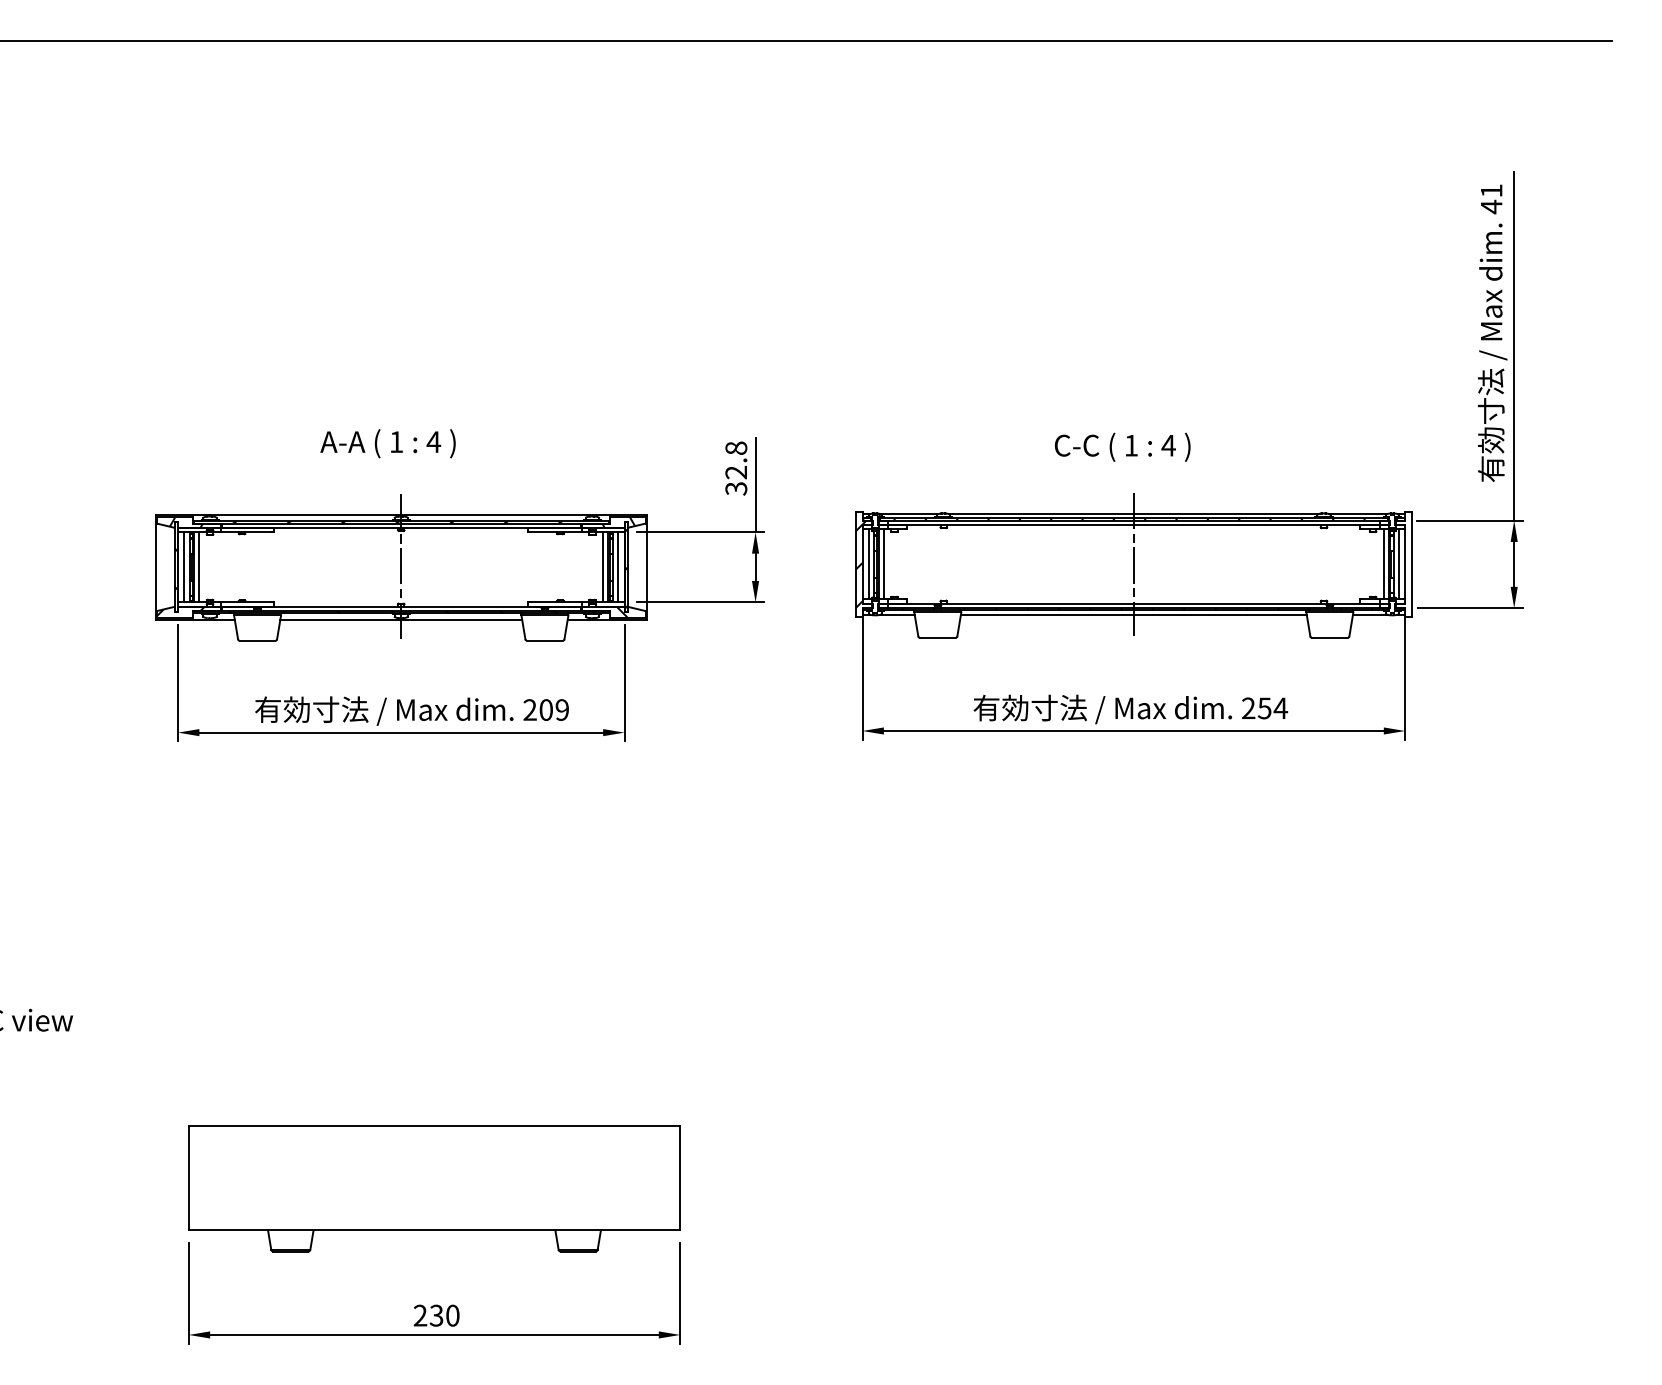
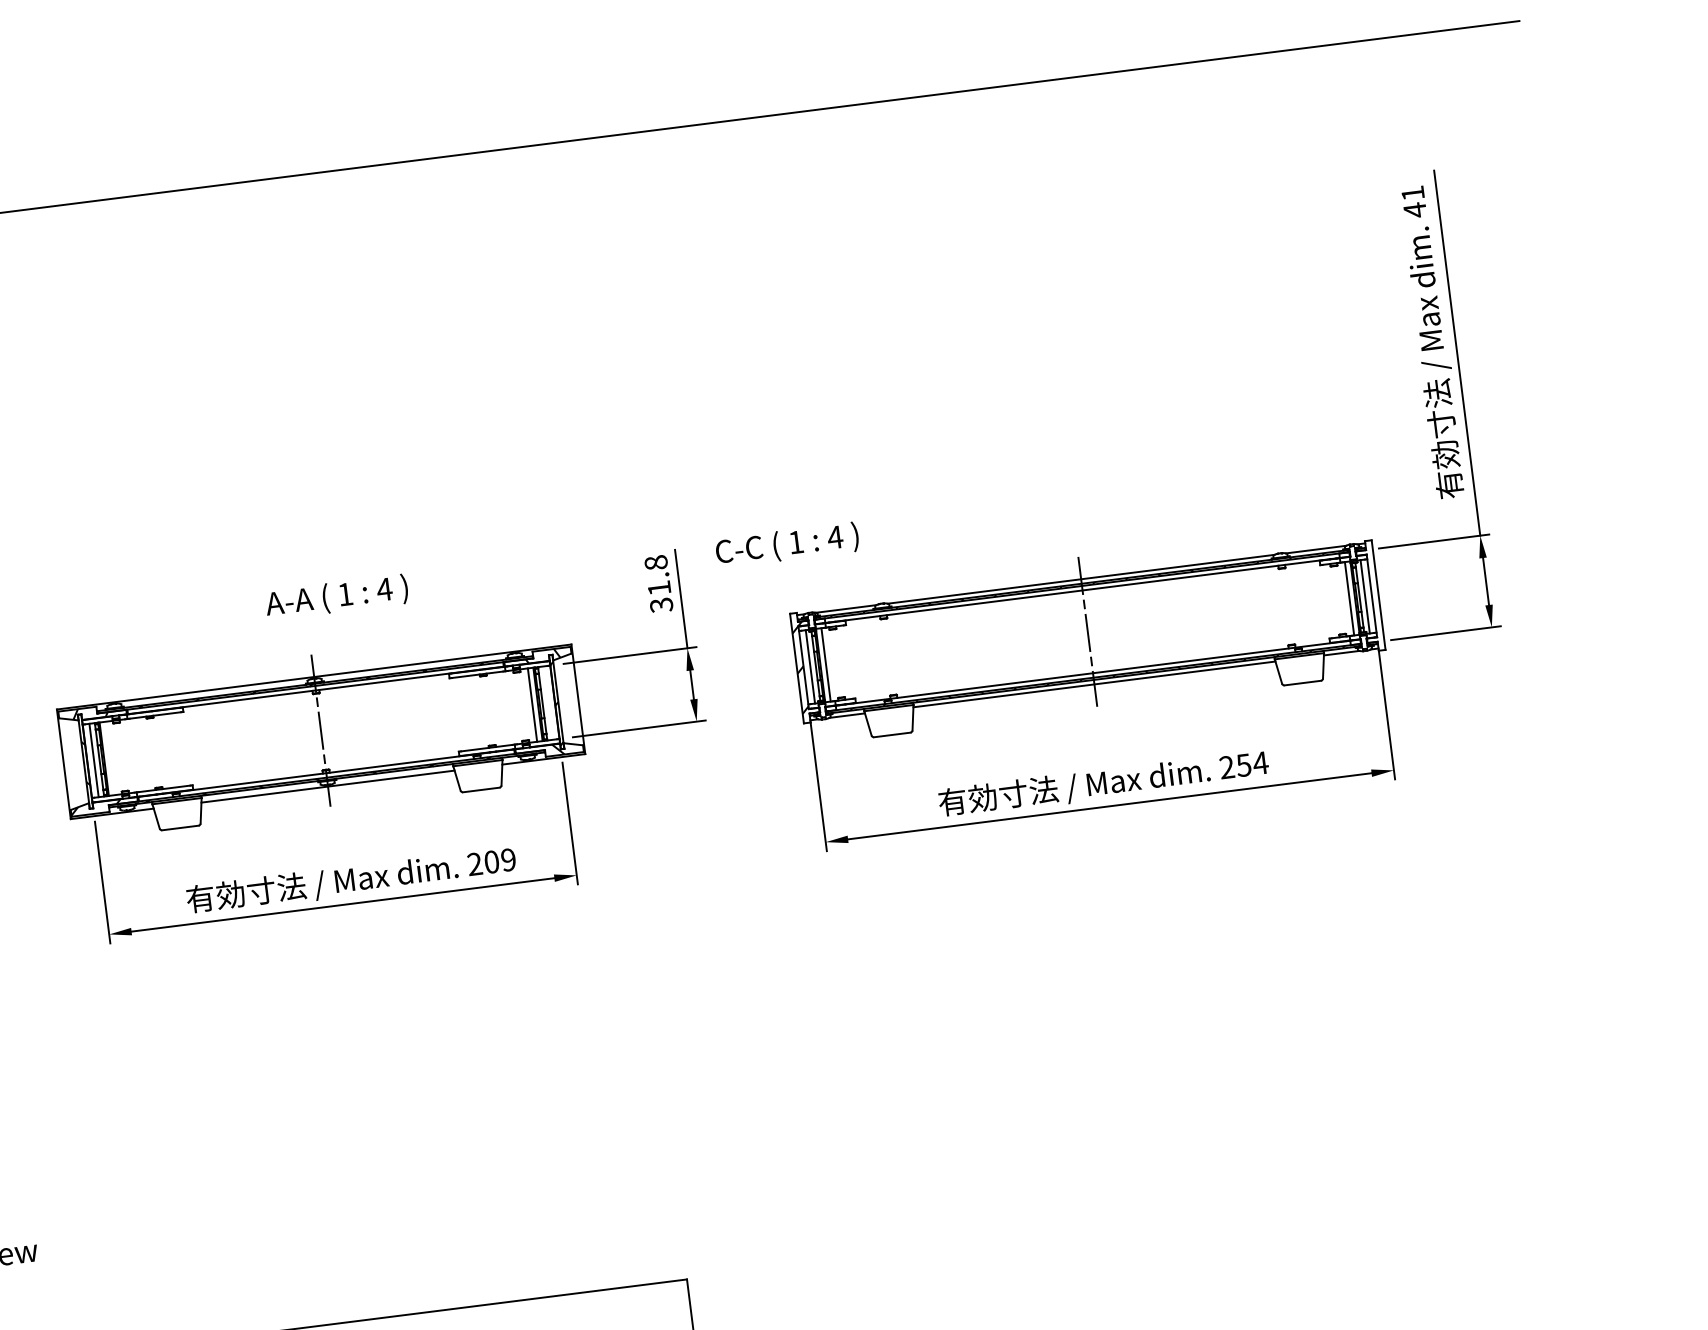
text: (387, 443) -> (336, 597), moved
text: (1122, 446) -> (787, 544), moved
text: (735, 472) -> (658, 588), 32.8 -> 31.8
line: (199, 567) -> (109, 758), removed
line: (618, 567) -> (548, 703), removed

